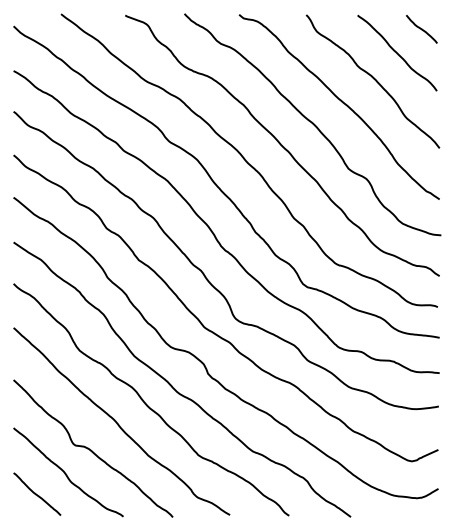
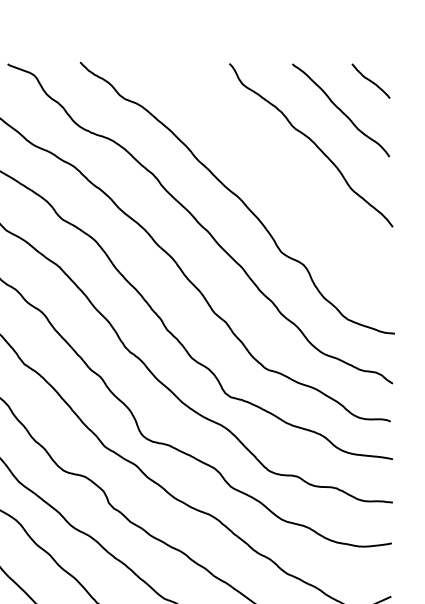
curve: (341, 102) -> (272, 170), removed

